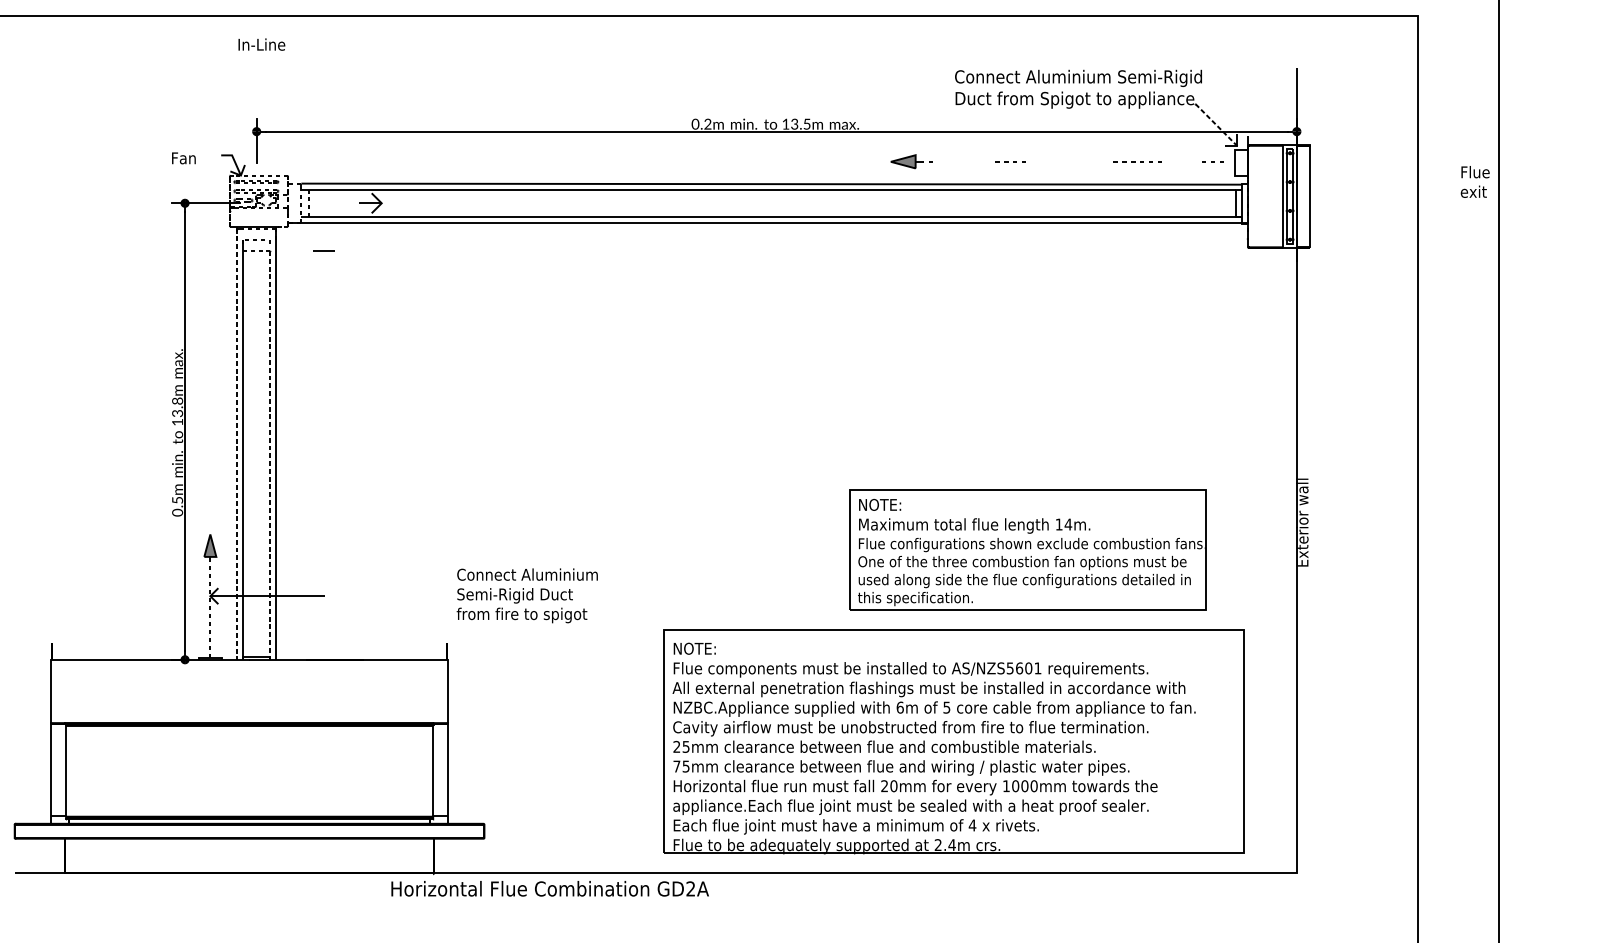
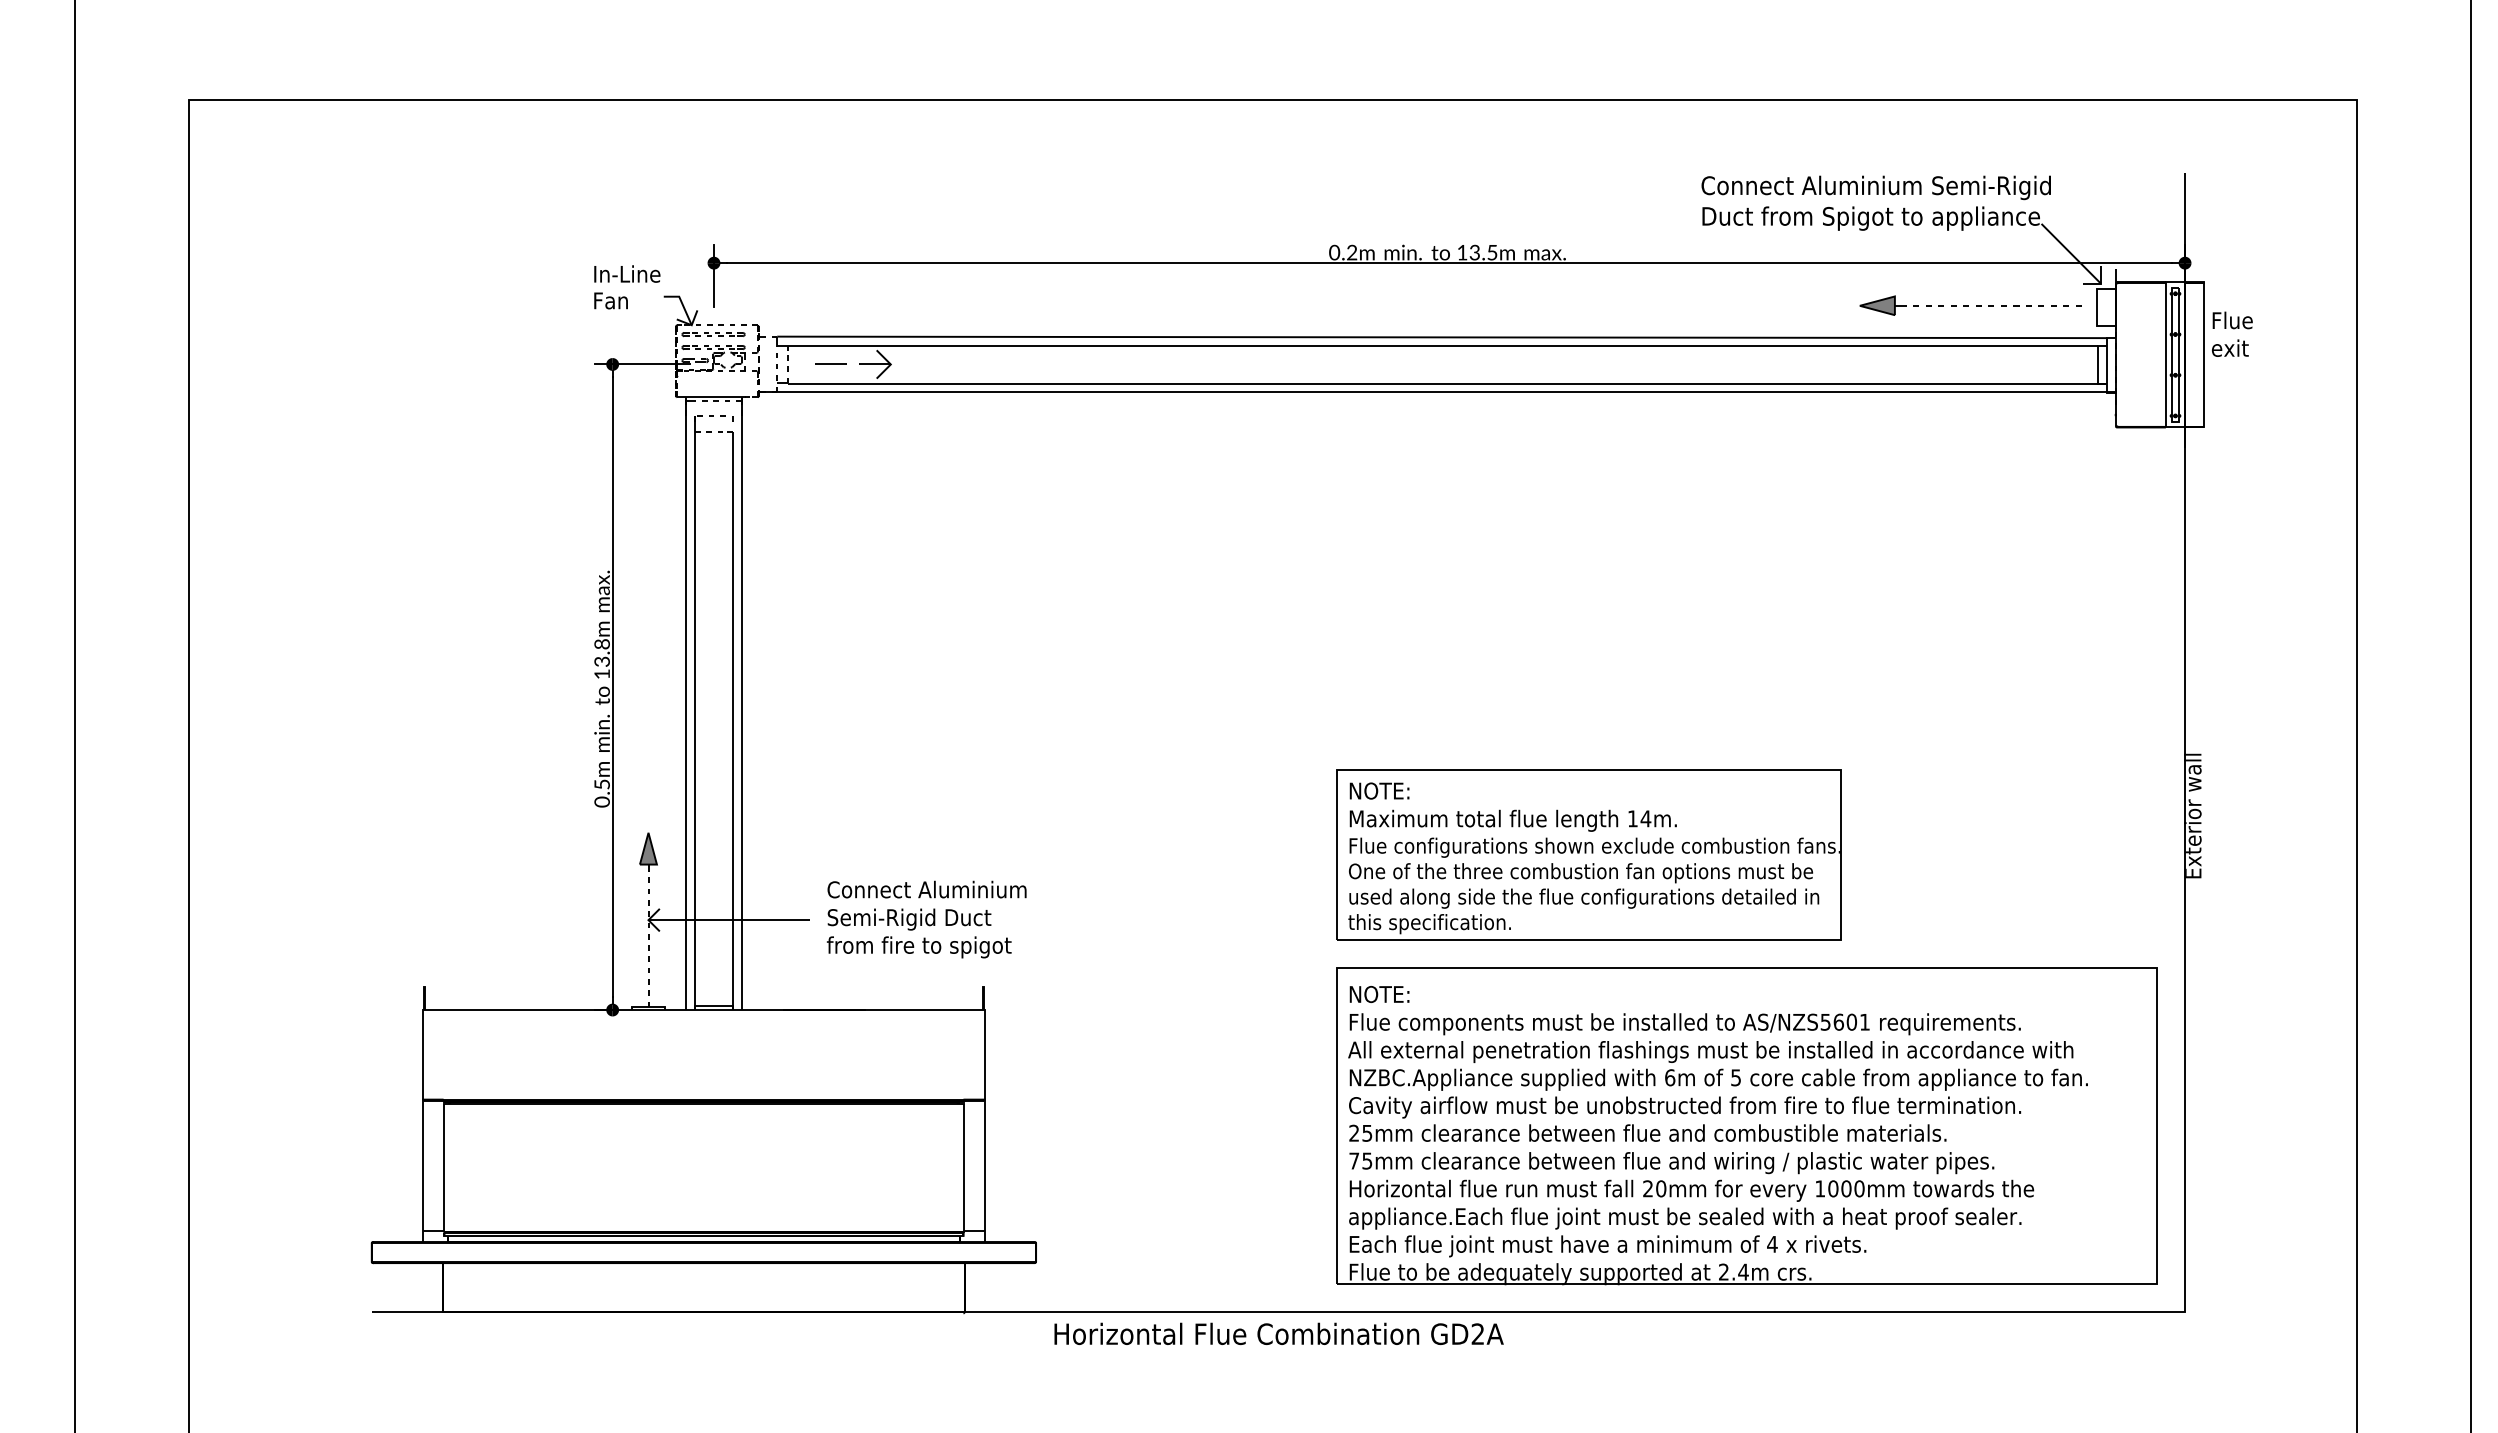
text: (261, 44) -> (627, 273), moved
line: (1215, 124) -> (2070, 253), dashed -> solid
part: (911, 161) -> (1888, 305), moved
part: (1010, 161) -> (2022, 305), moved
text: (1475, 181) -> (2232, 333), moved
line: (323, 249) -> (830, 363), moved
line: (237, 444) -> (686, 705), dashed -> solid
line: (269, 455) -> (732, 720), dashed -> solid
part: (1027, 549) -> (1588, 854), moved
text: (527, 595) -> (926, 919), moved
part: (954, 742) -> (1746, 1126), moved
text: (549, 888) -> (1278, 1333), moved

